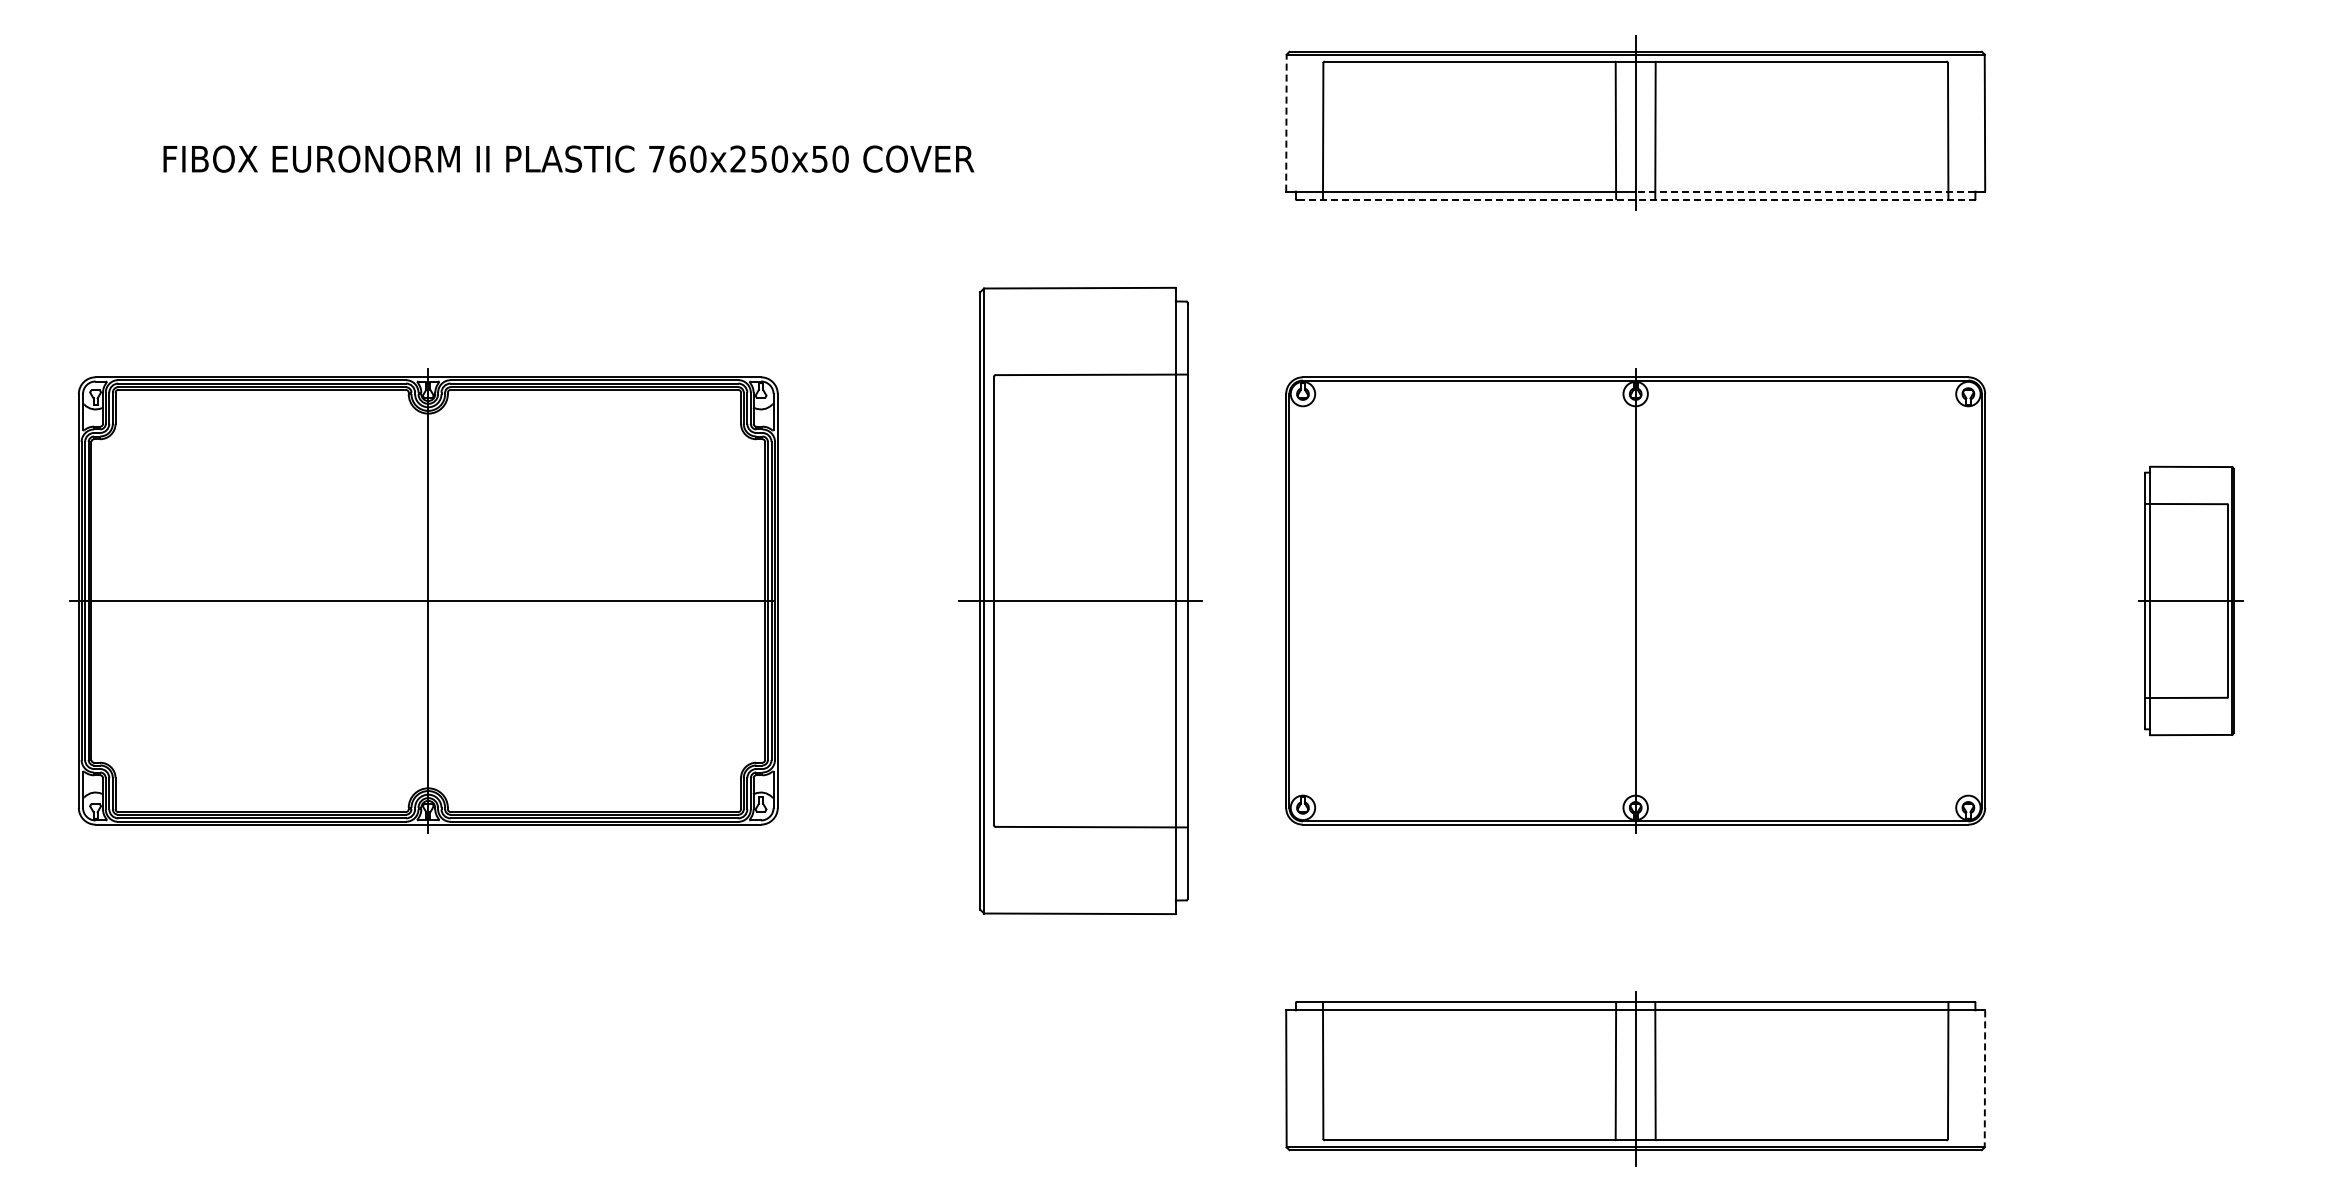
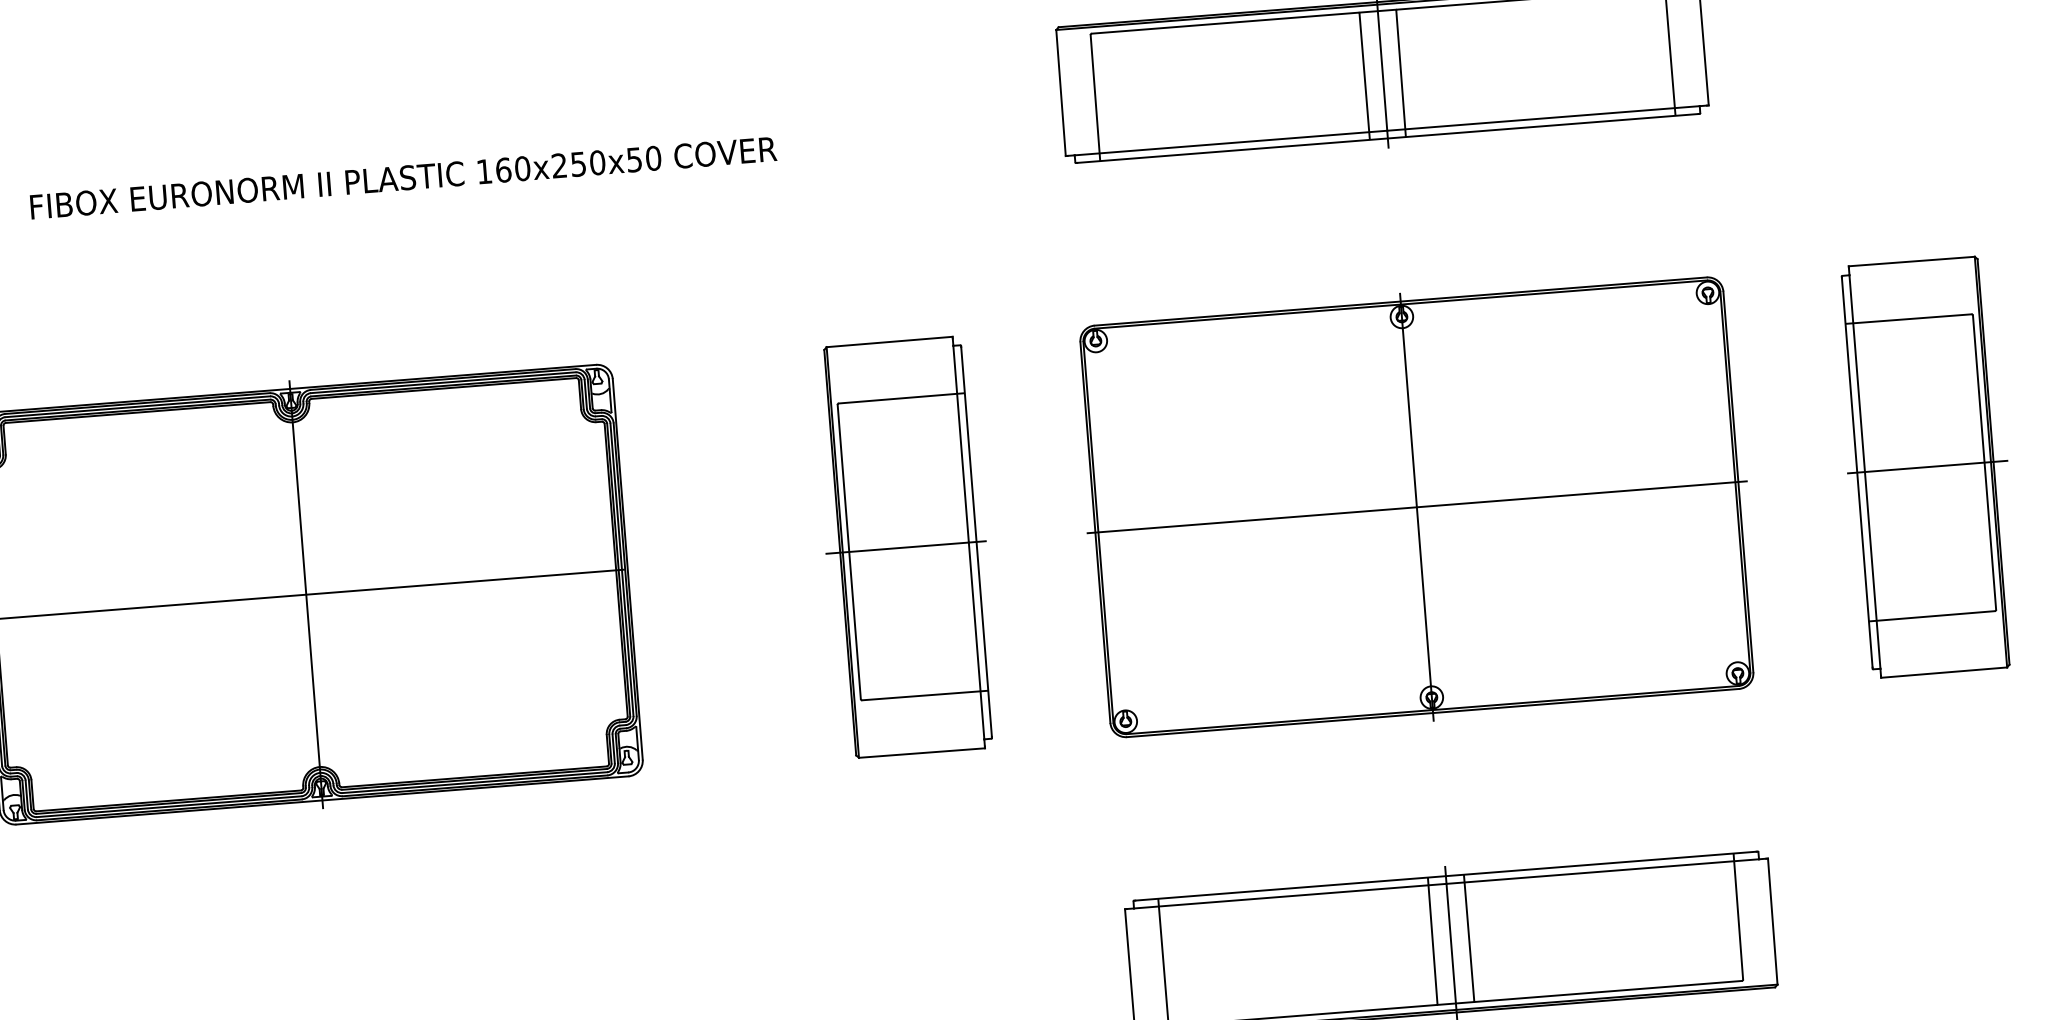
line: (1286, 123) -> (1061, 93), dashed -> solid
text: (656, 159) -> (484, 172), 760x250x50 -> 160x250x50
line: (1805, 191) -> (1543, 118), dashed -> solid
line: (1635, 200) -> (1387, 138), dashed -> solid
part: (1080, 600) -> (906, 547), size x0.71
line: (1635, 600) -> (1416, 506), added
part: (2190, 600) -> (1927, 466), size x1.67
line: (1984, 1078) -> (1772, 921), dashed -> solid

